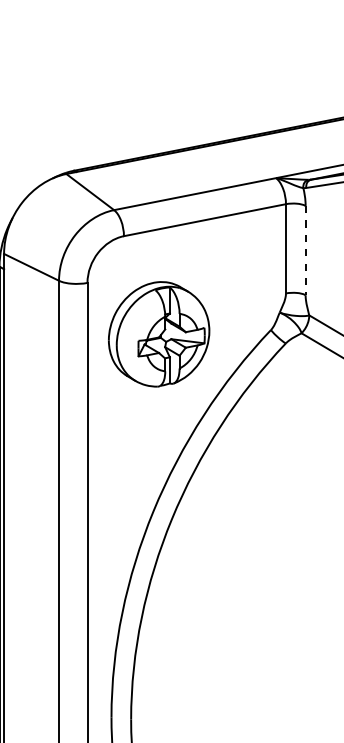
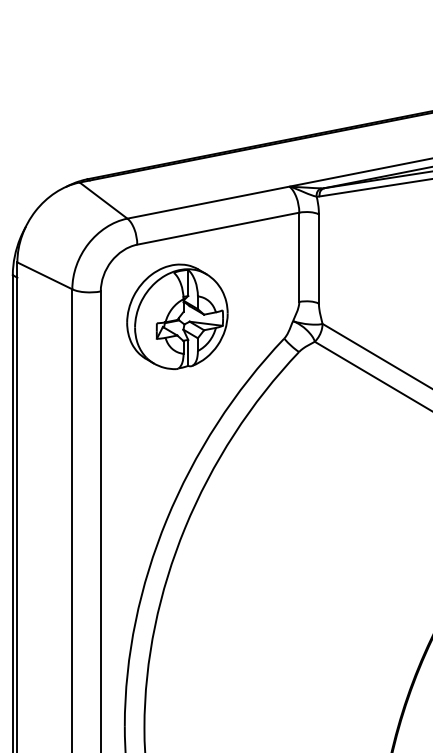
line: (305, 250) -> (318, 259), dashed -> solid
part: (159, 333) -> (177, 316), moved

